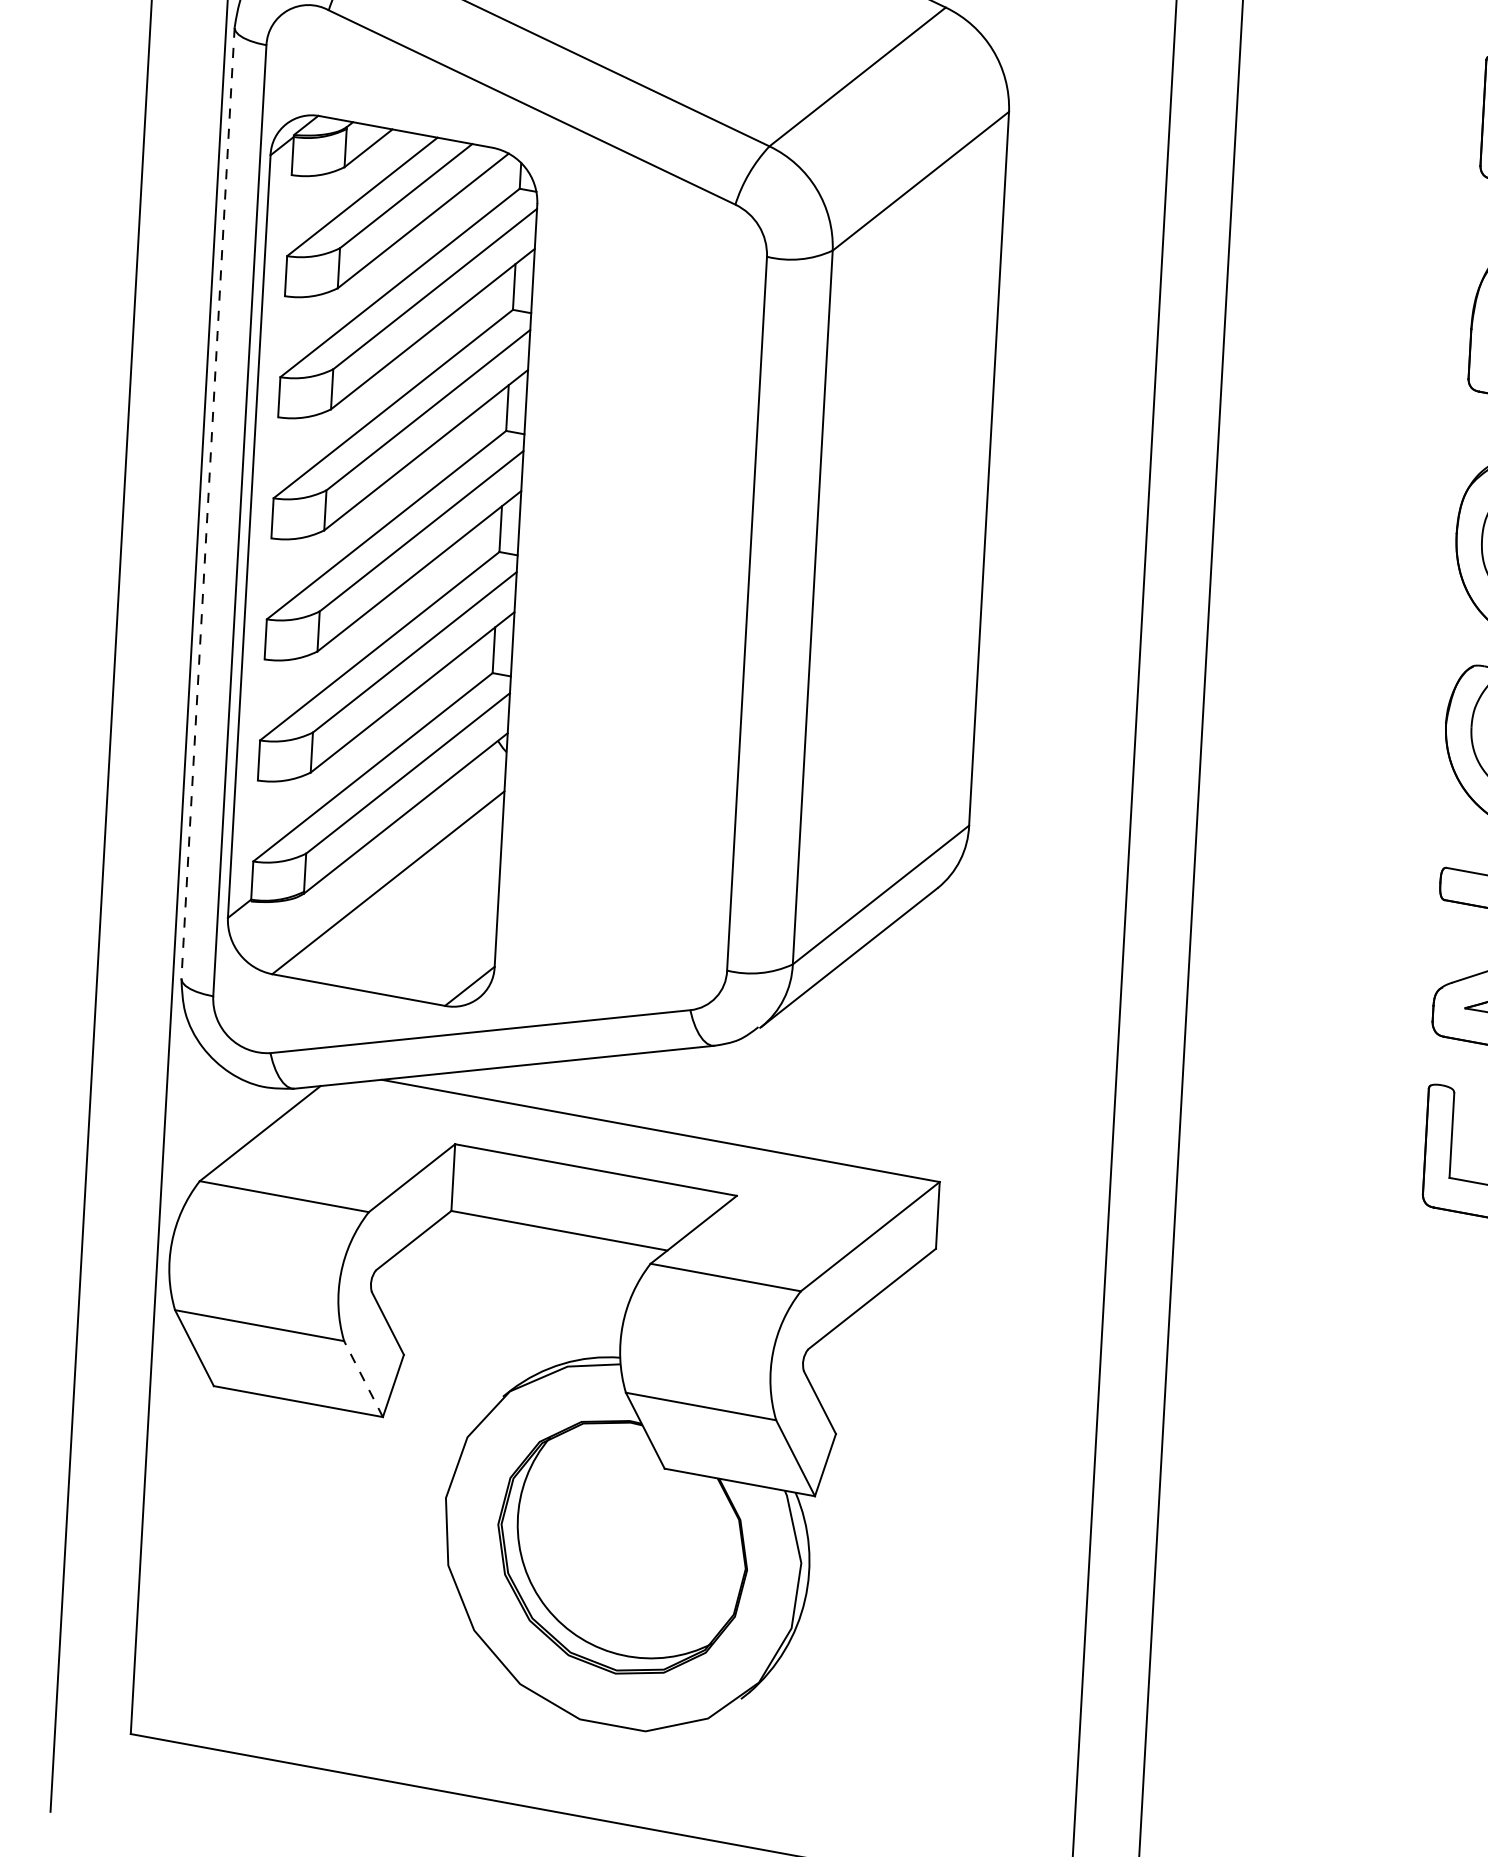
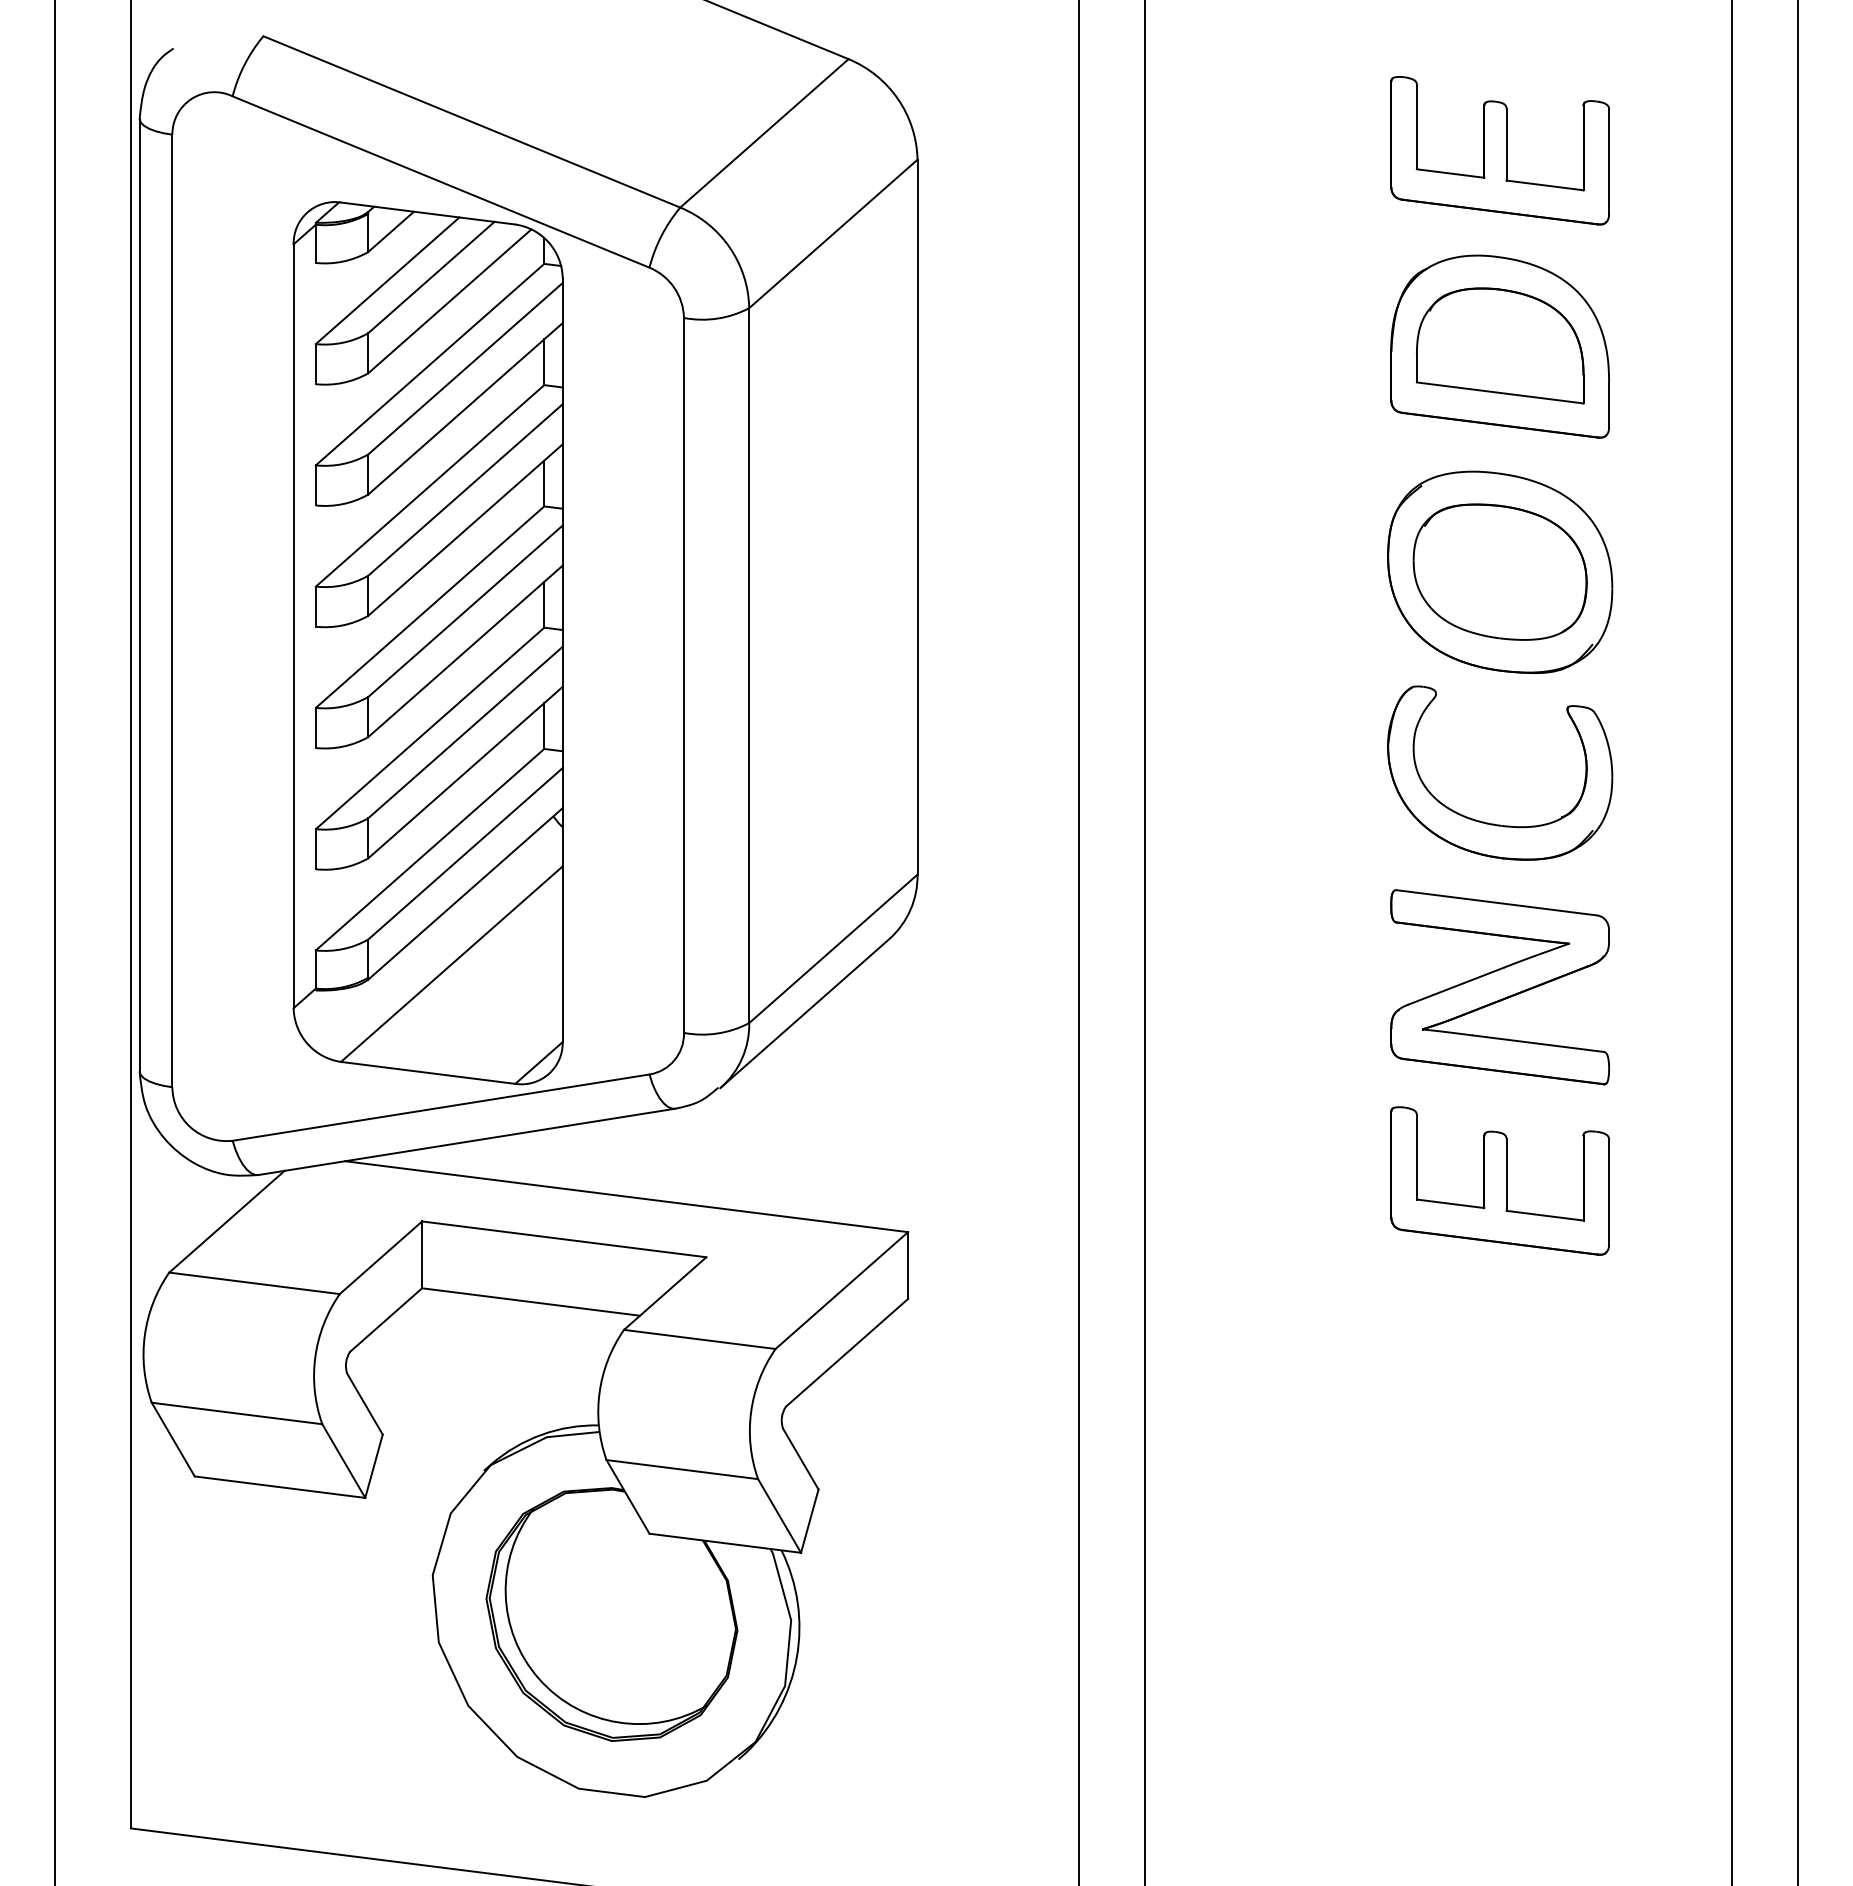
line: (207, 503) -> (139, 595), dashed -> solid
part: (381, 561) -> (427, 643), moved
line: (363, 1379) -> (343, 1461), dashed -> solid

